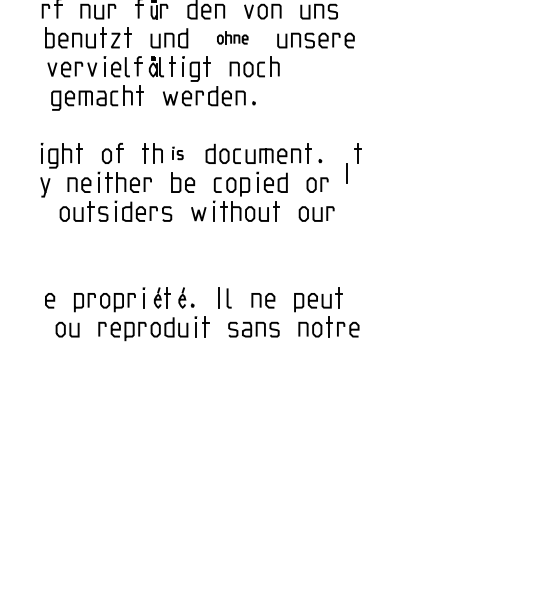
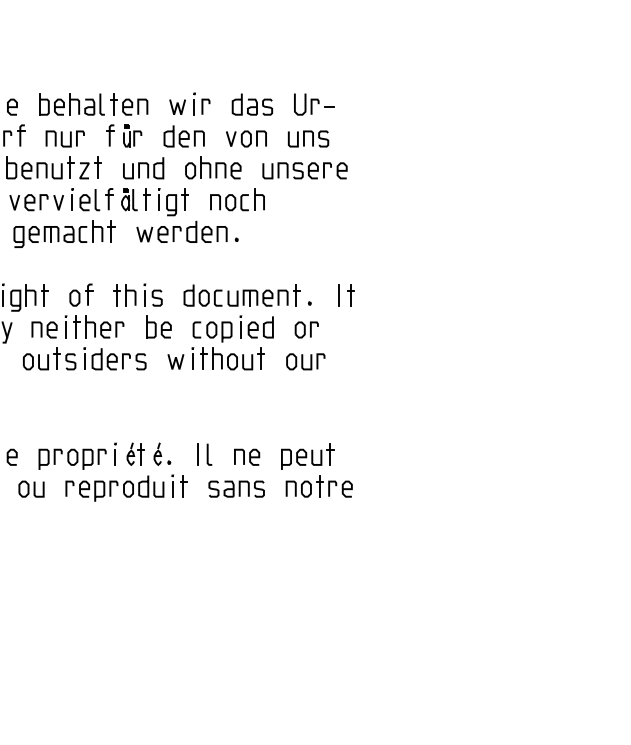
part: (232, 37) -> (213, 167), size x1.67
part: (177, 152) -> (152, 294), size x1.67
line: (346, 173) -> (338, 295), moved

